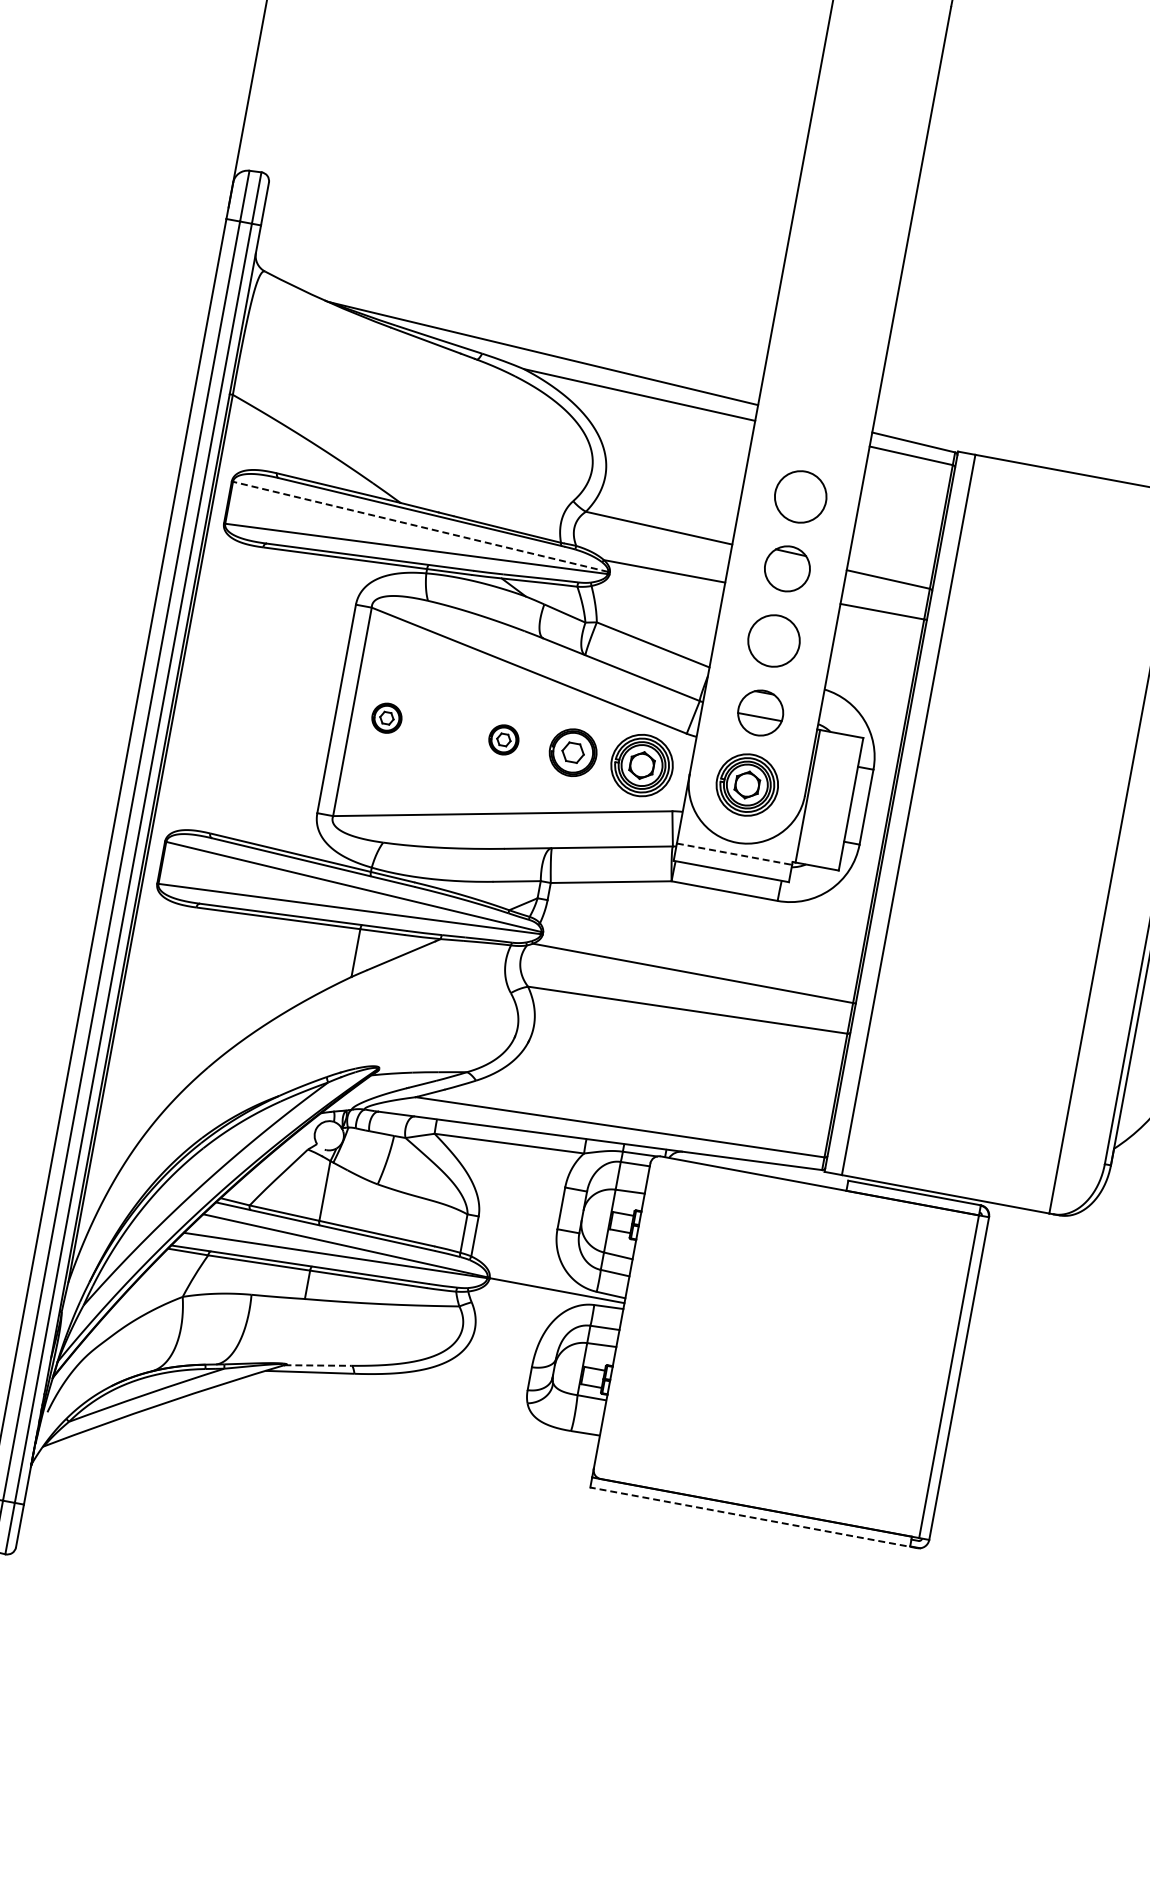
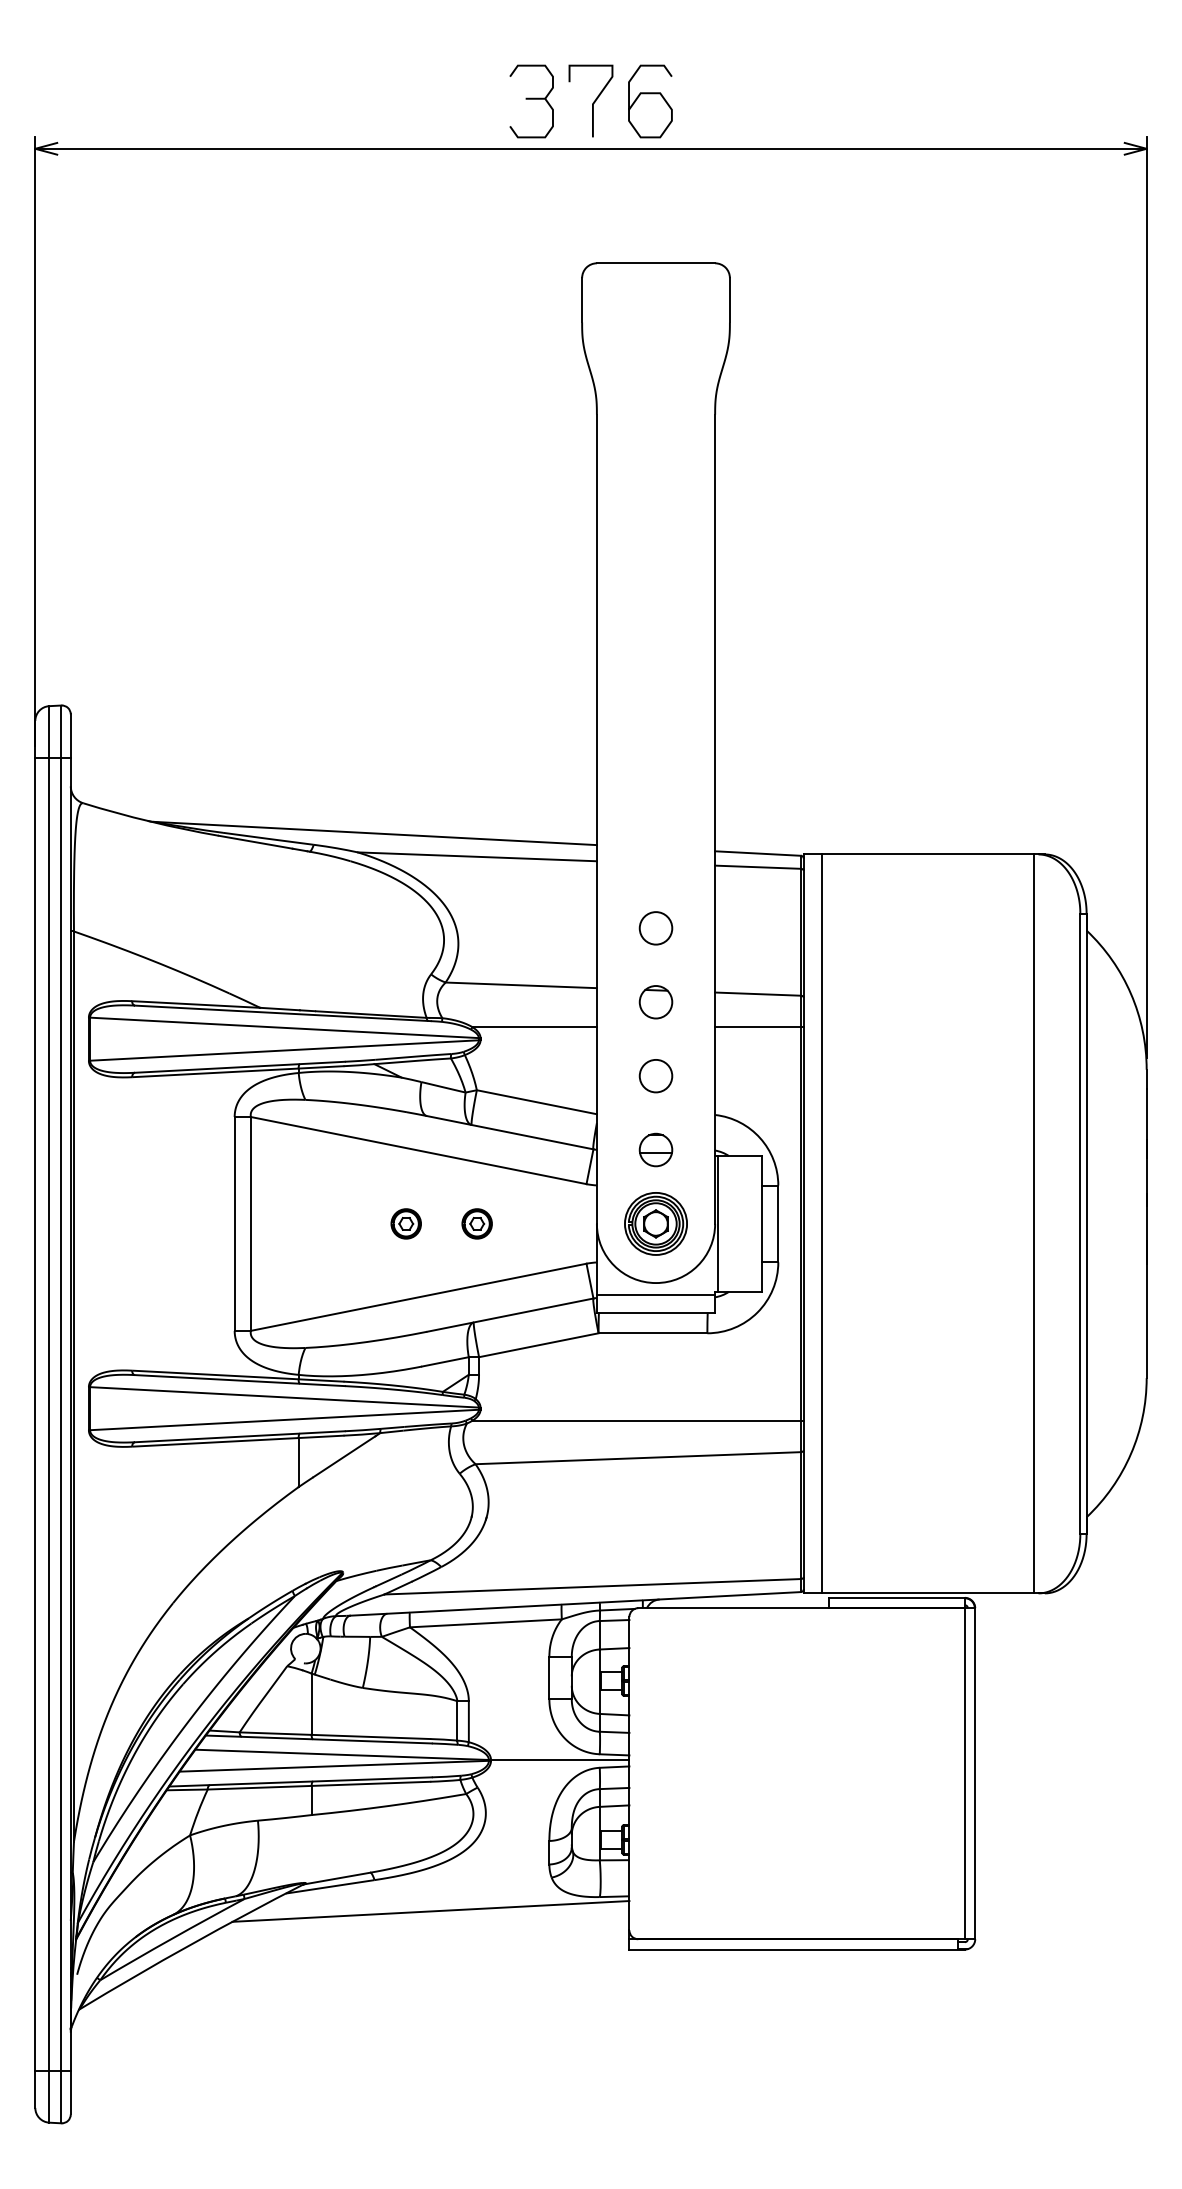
circle: (800, 497) -> (655, 928), size x0.62
line: (420, 526) -> (284, 1027), dashed -> solid
part: (786, 569) -> (655, 1002), size x0.71
circle: (773, 640) -> (655, 1075), size x0.62
part: (760, 712) -> (655, 1149), size x0.71
part: (386, 717) -> (285, 1223), removed
part: (572, 752) -> (476, 1223), size x0.62
part: (641, 765) -> (547, 1223), removed
line: (735, 853) -> (656, 1294), dashed -> solid
line: (317, 1365) -> (336, 1878), dashed -> solid
line: (403, 1414) -> (430, 1911), added
line: (754, 1517) -> (797, 1949), dashed -> solid

